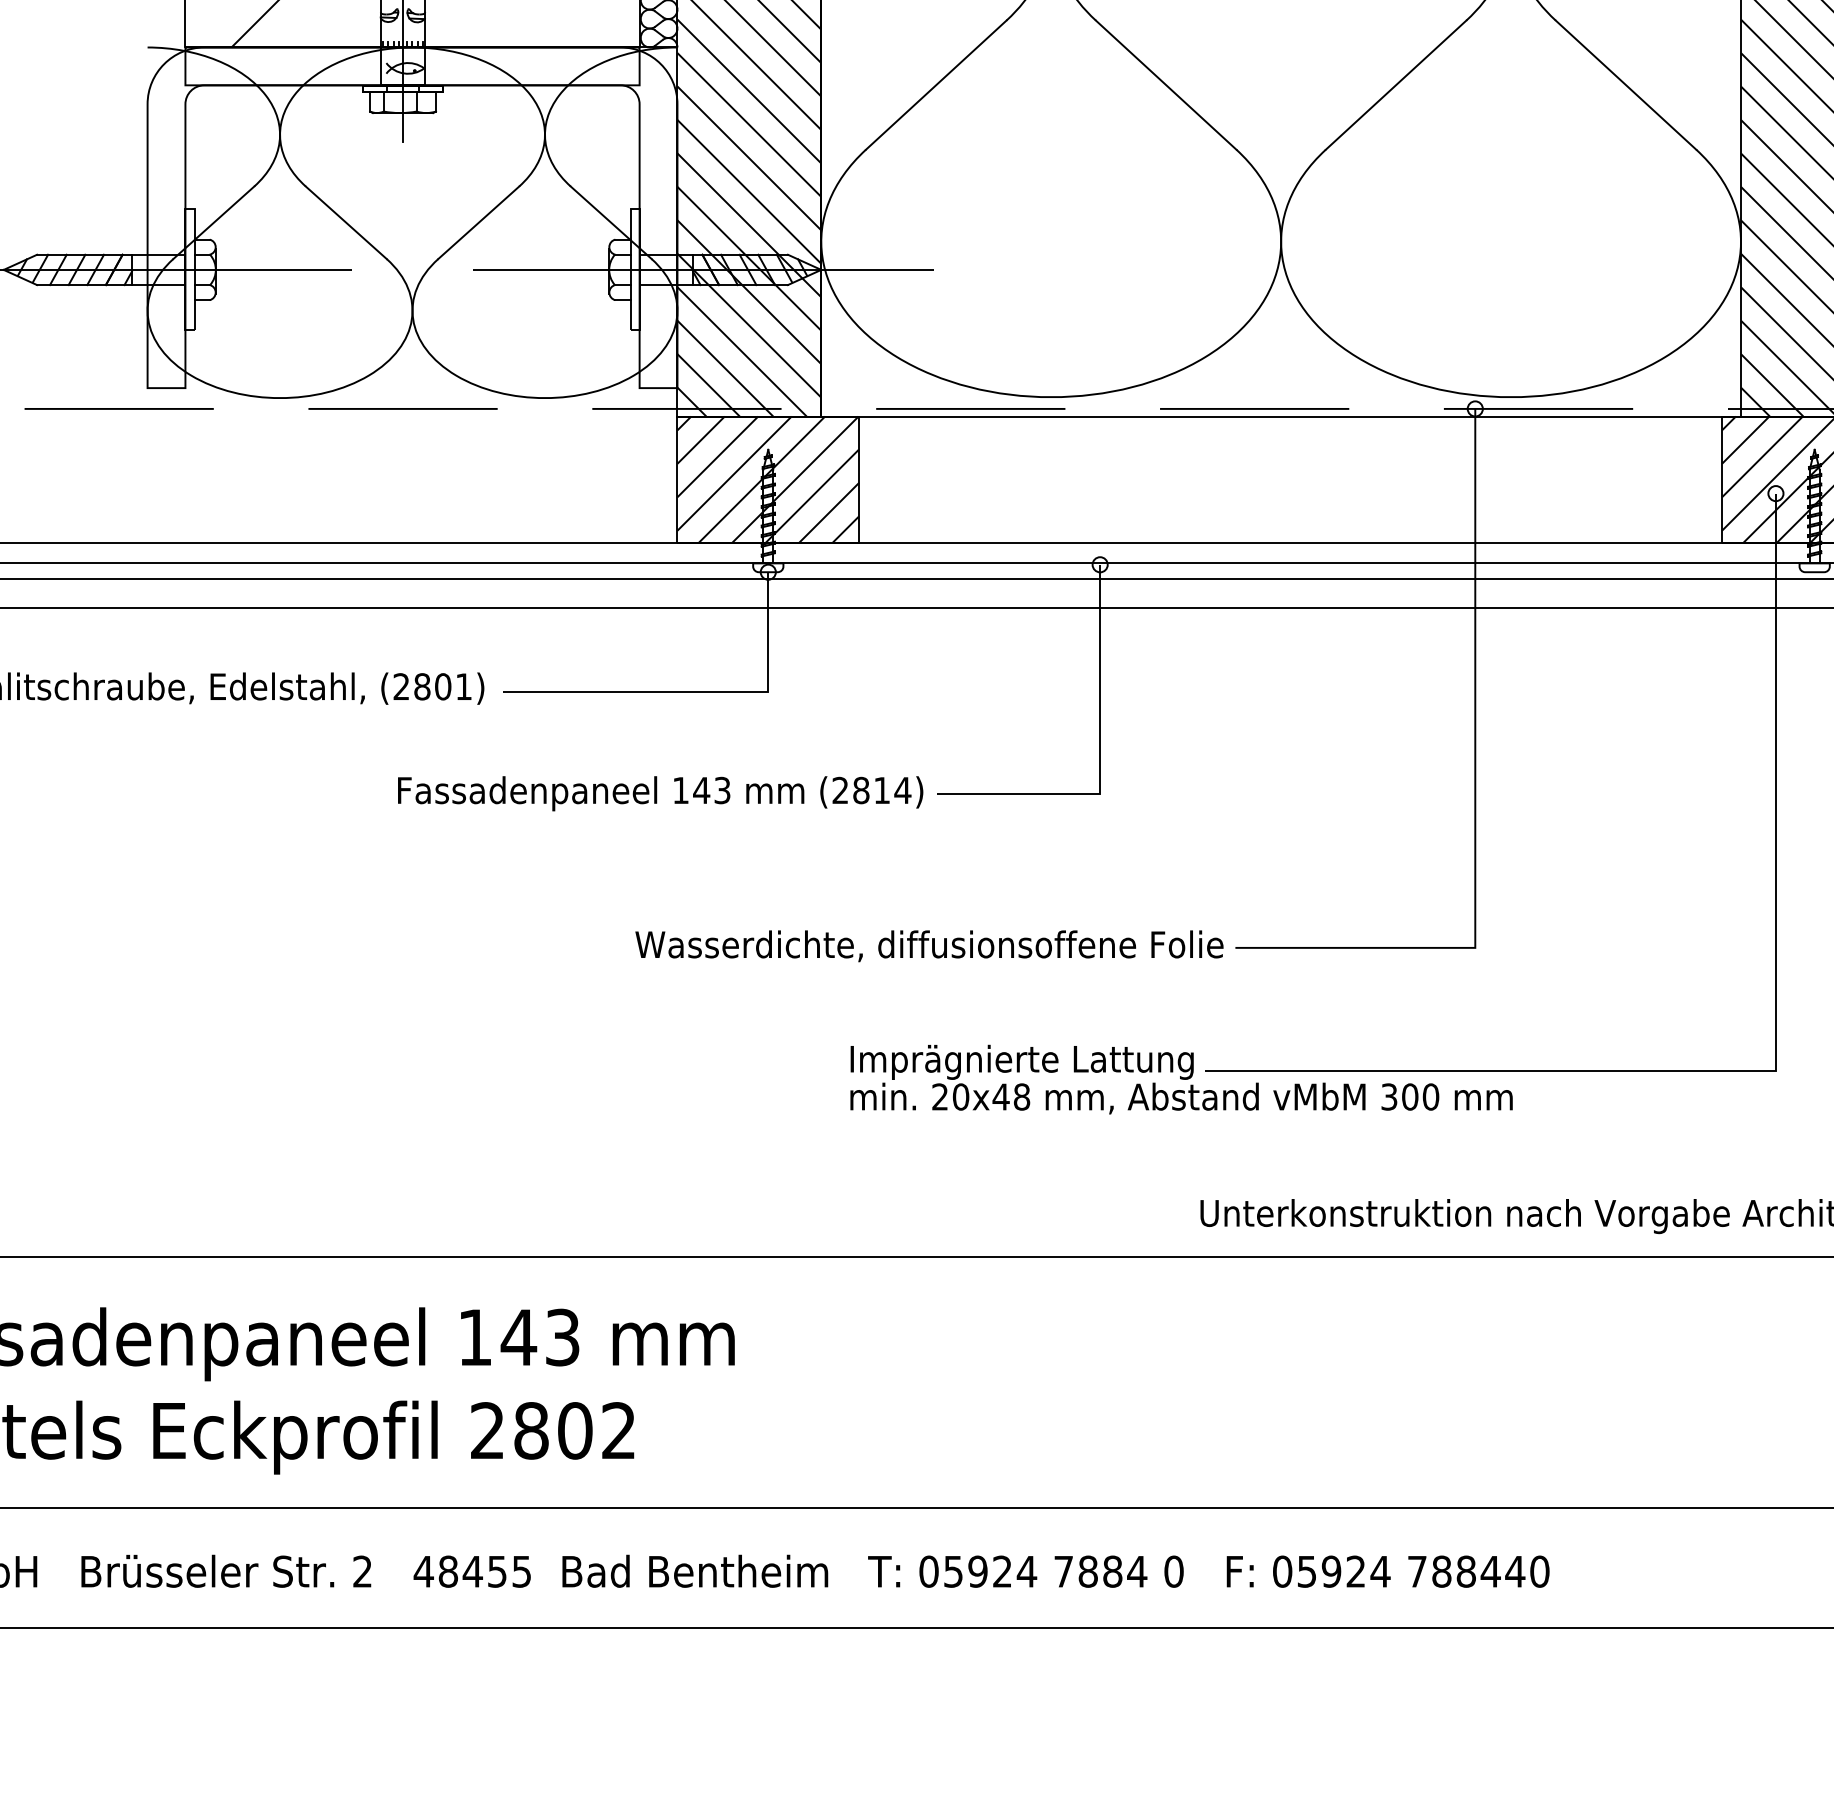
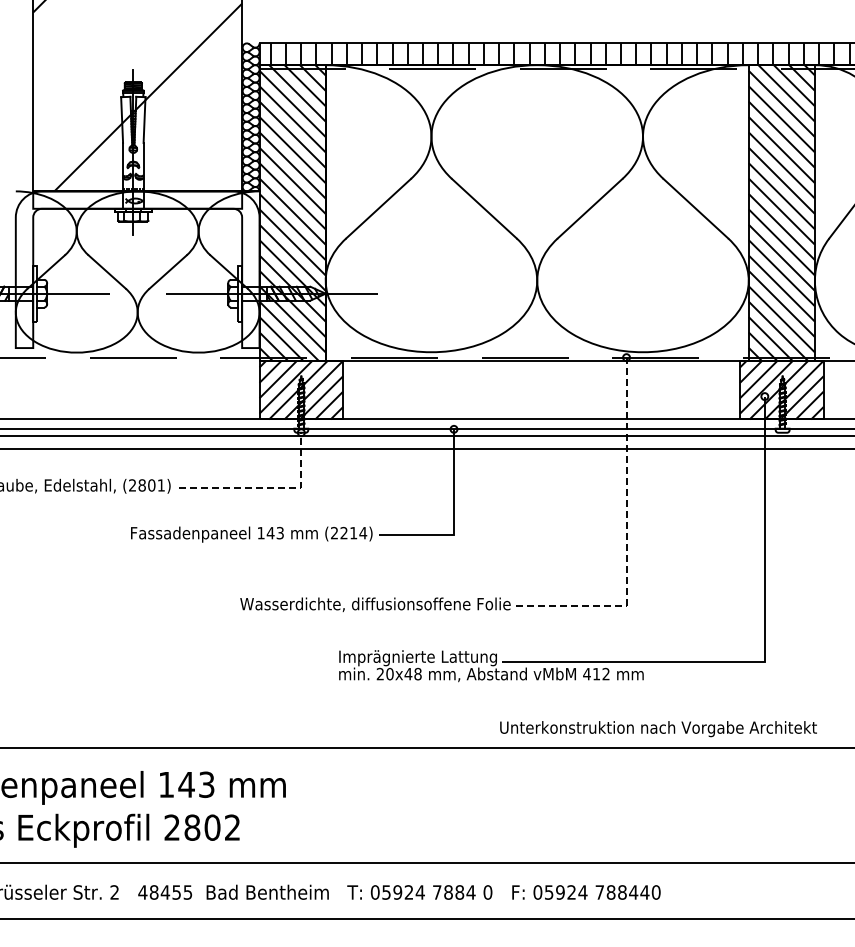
line: (696, 691) -> (268, 487), solid -> dashed
text: (859, 791) -> (343, 533), (2814) -> (2214)
line: (1475, 799) -> (626, 537), solid -> dashed
text: (1409, 1095) -> (596, 673), 300 -> 412

